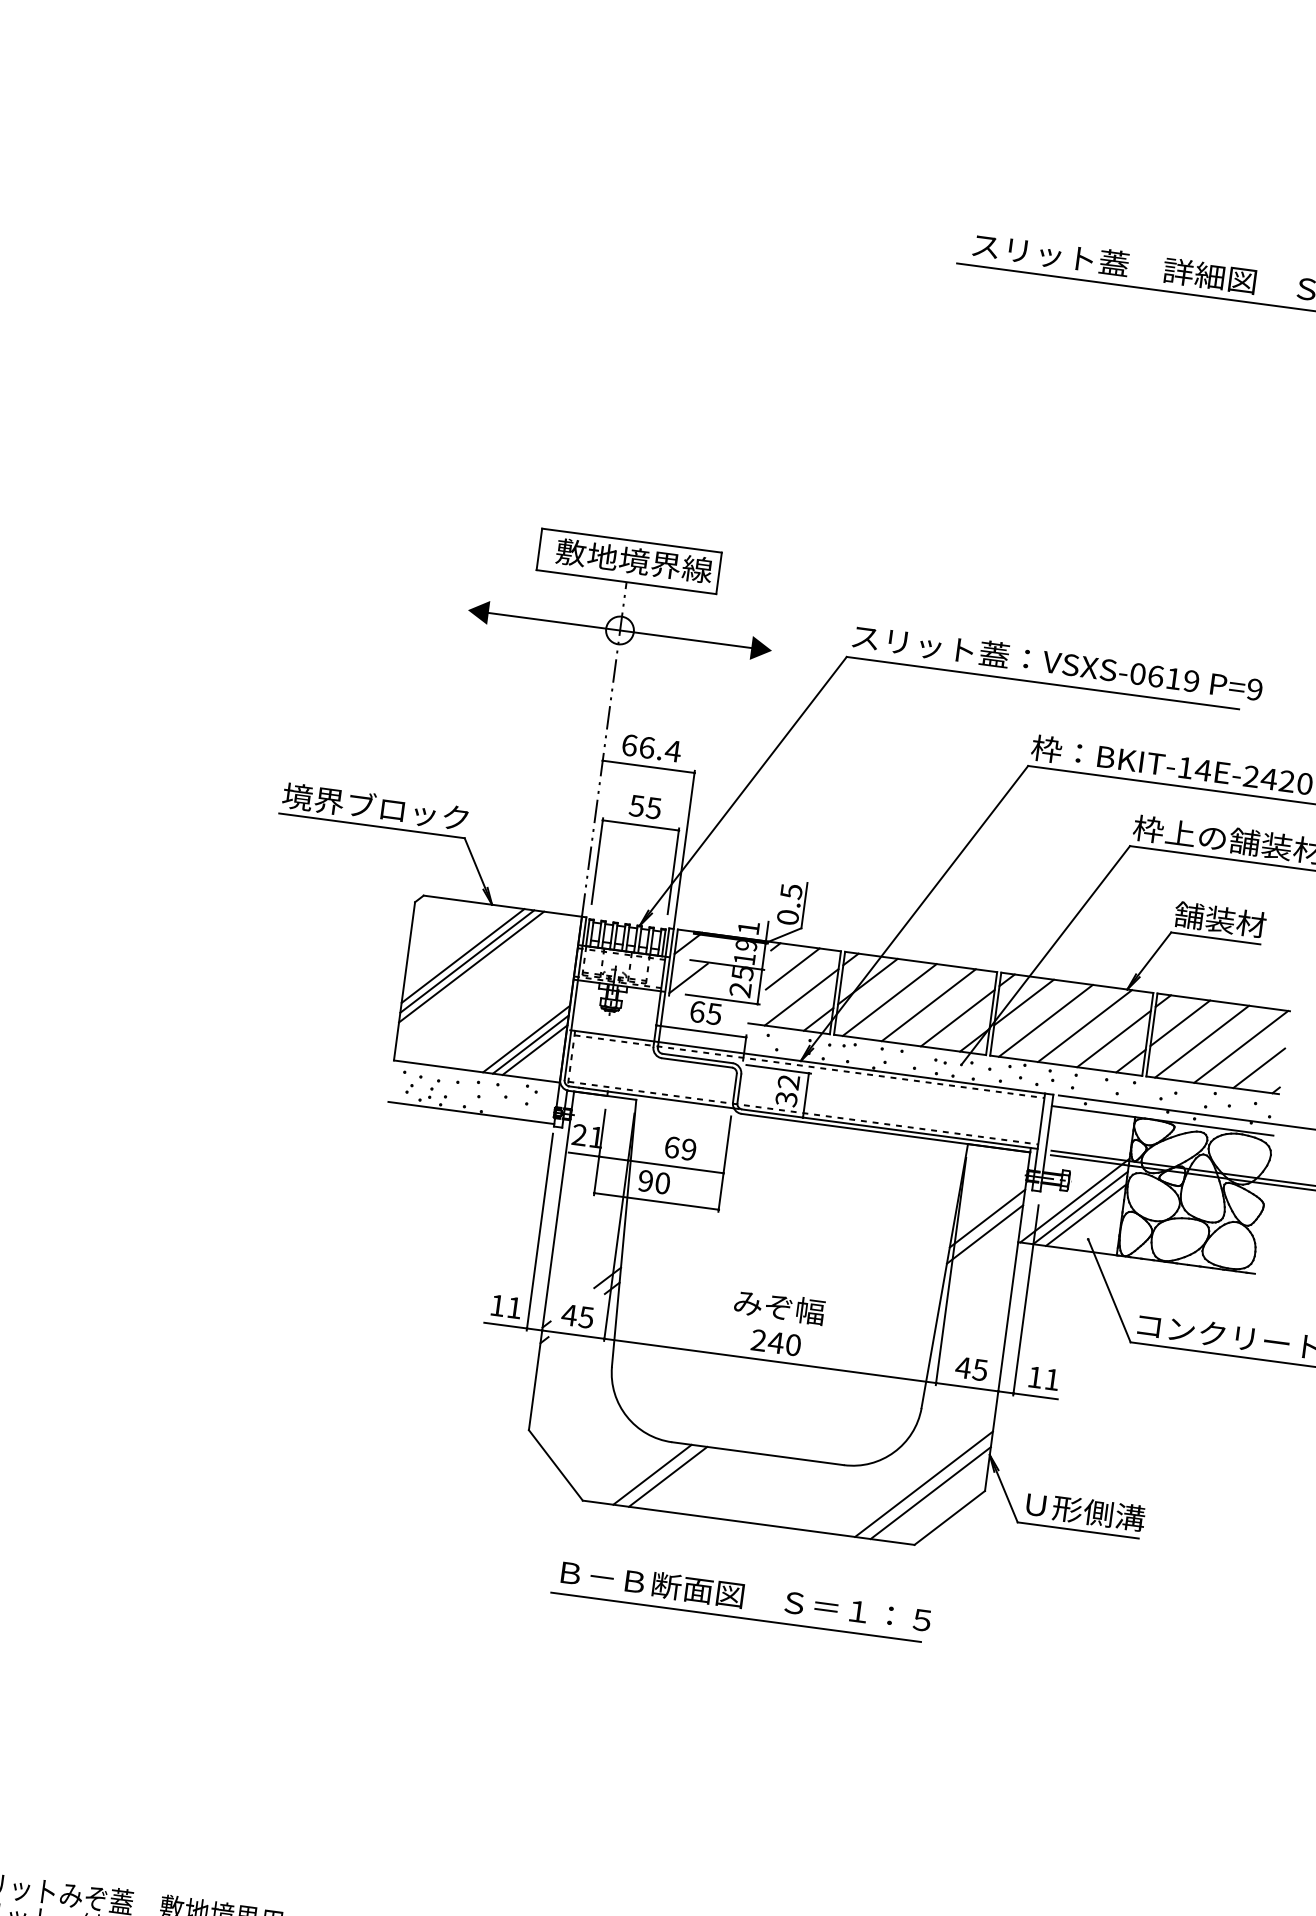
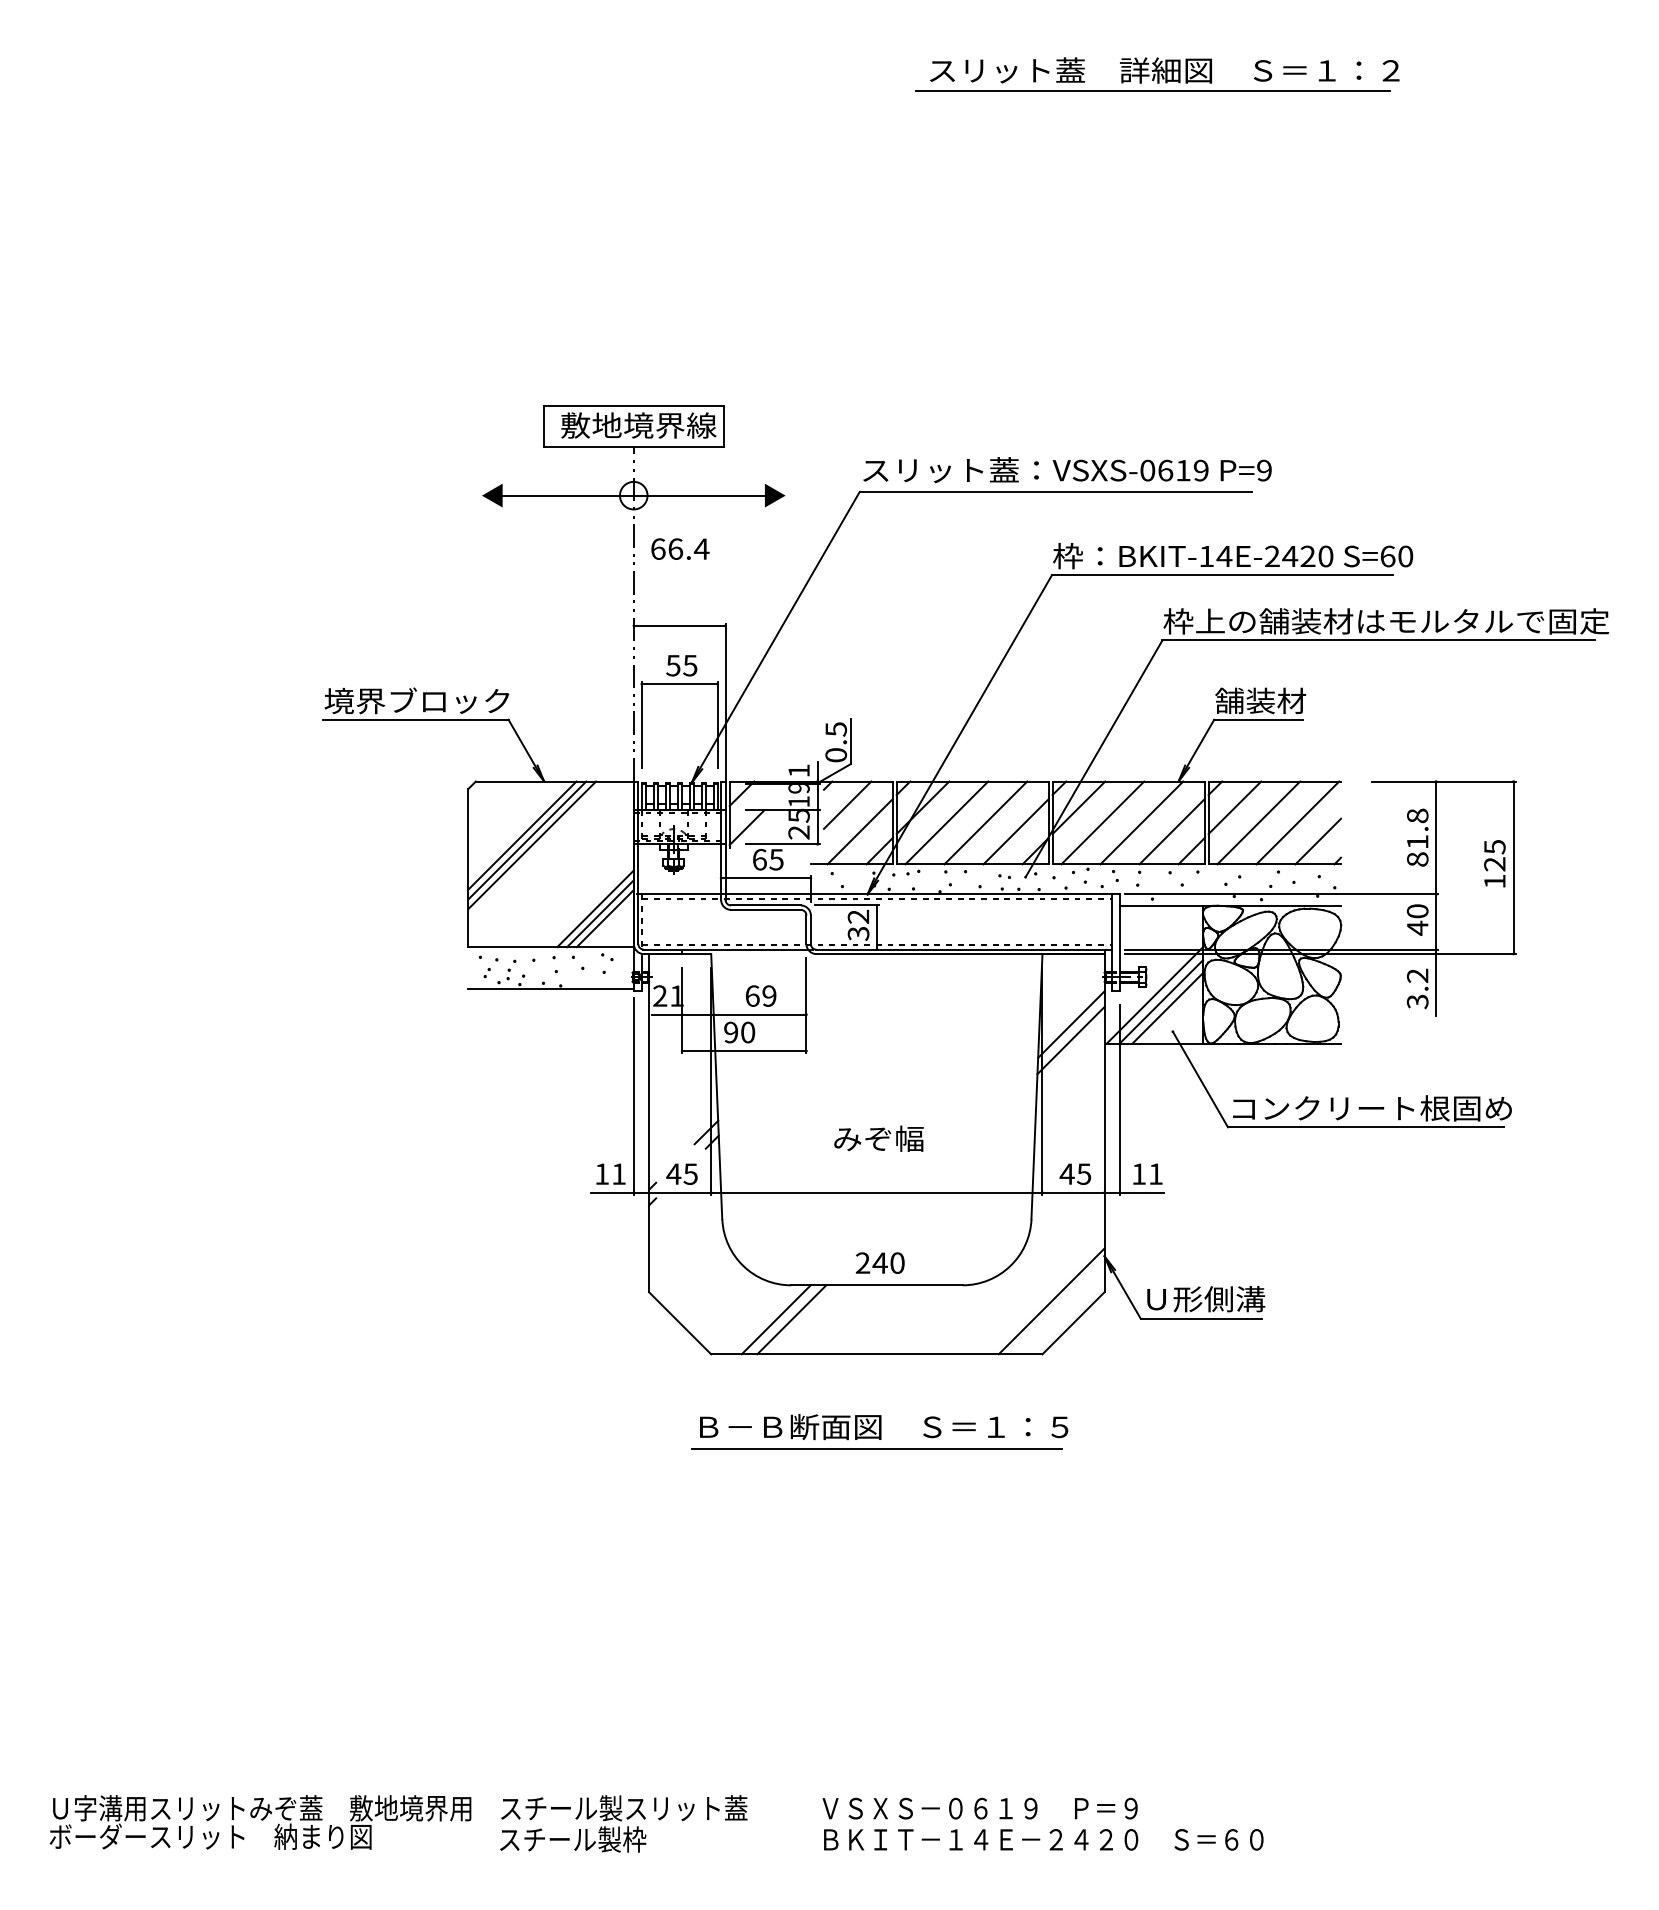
text: (651, 747) -> (680, 548), moved
text: (775, 1342) -> (879, 1262), moved
line: (923, 1484) -> (1043, 1293), removed

